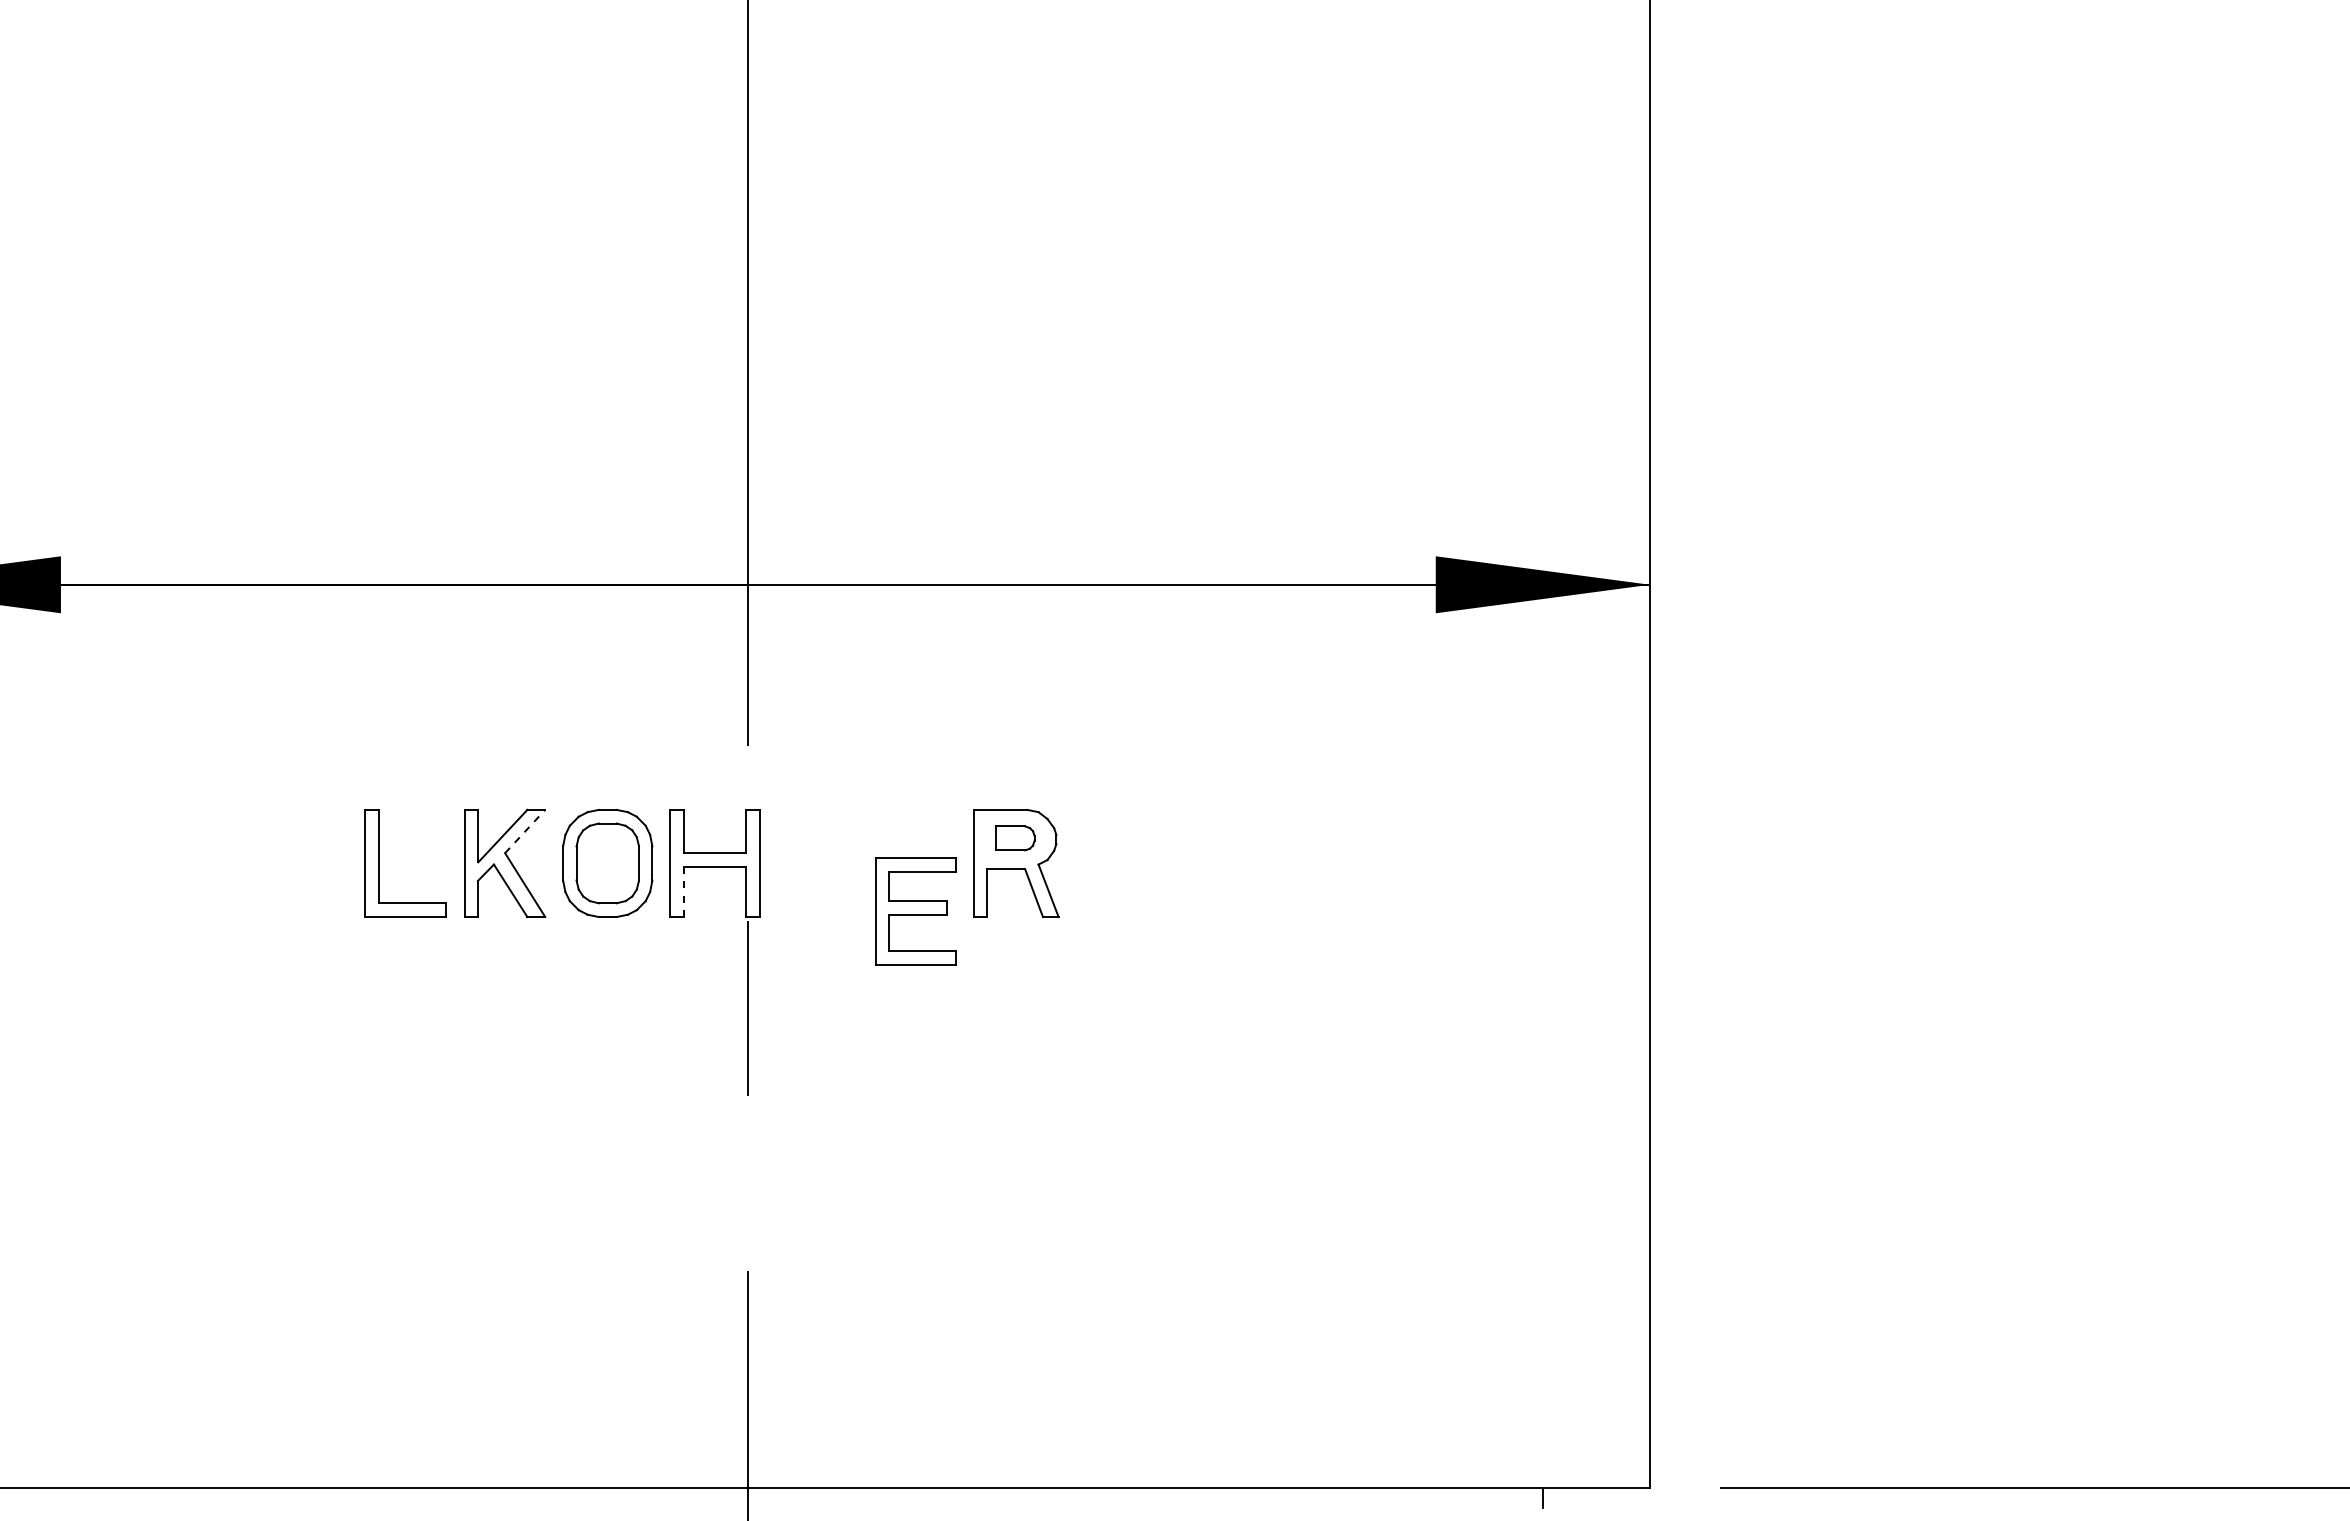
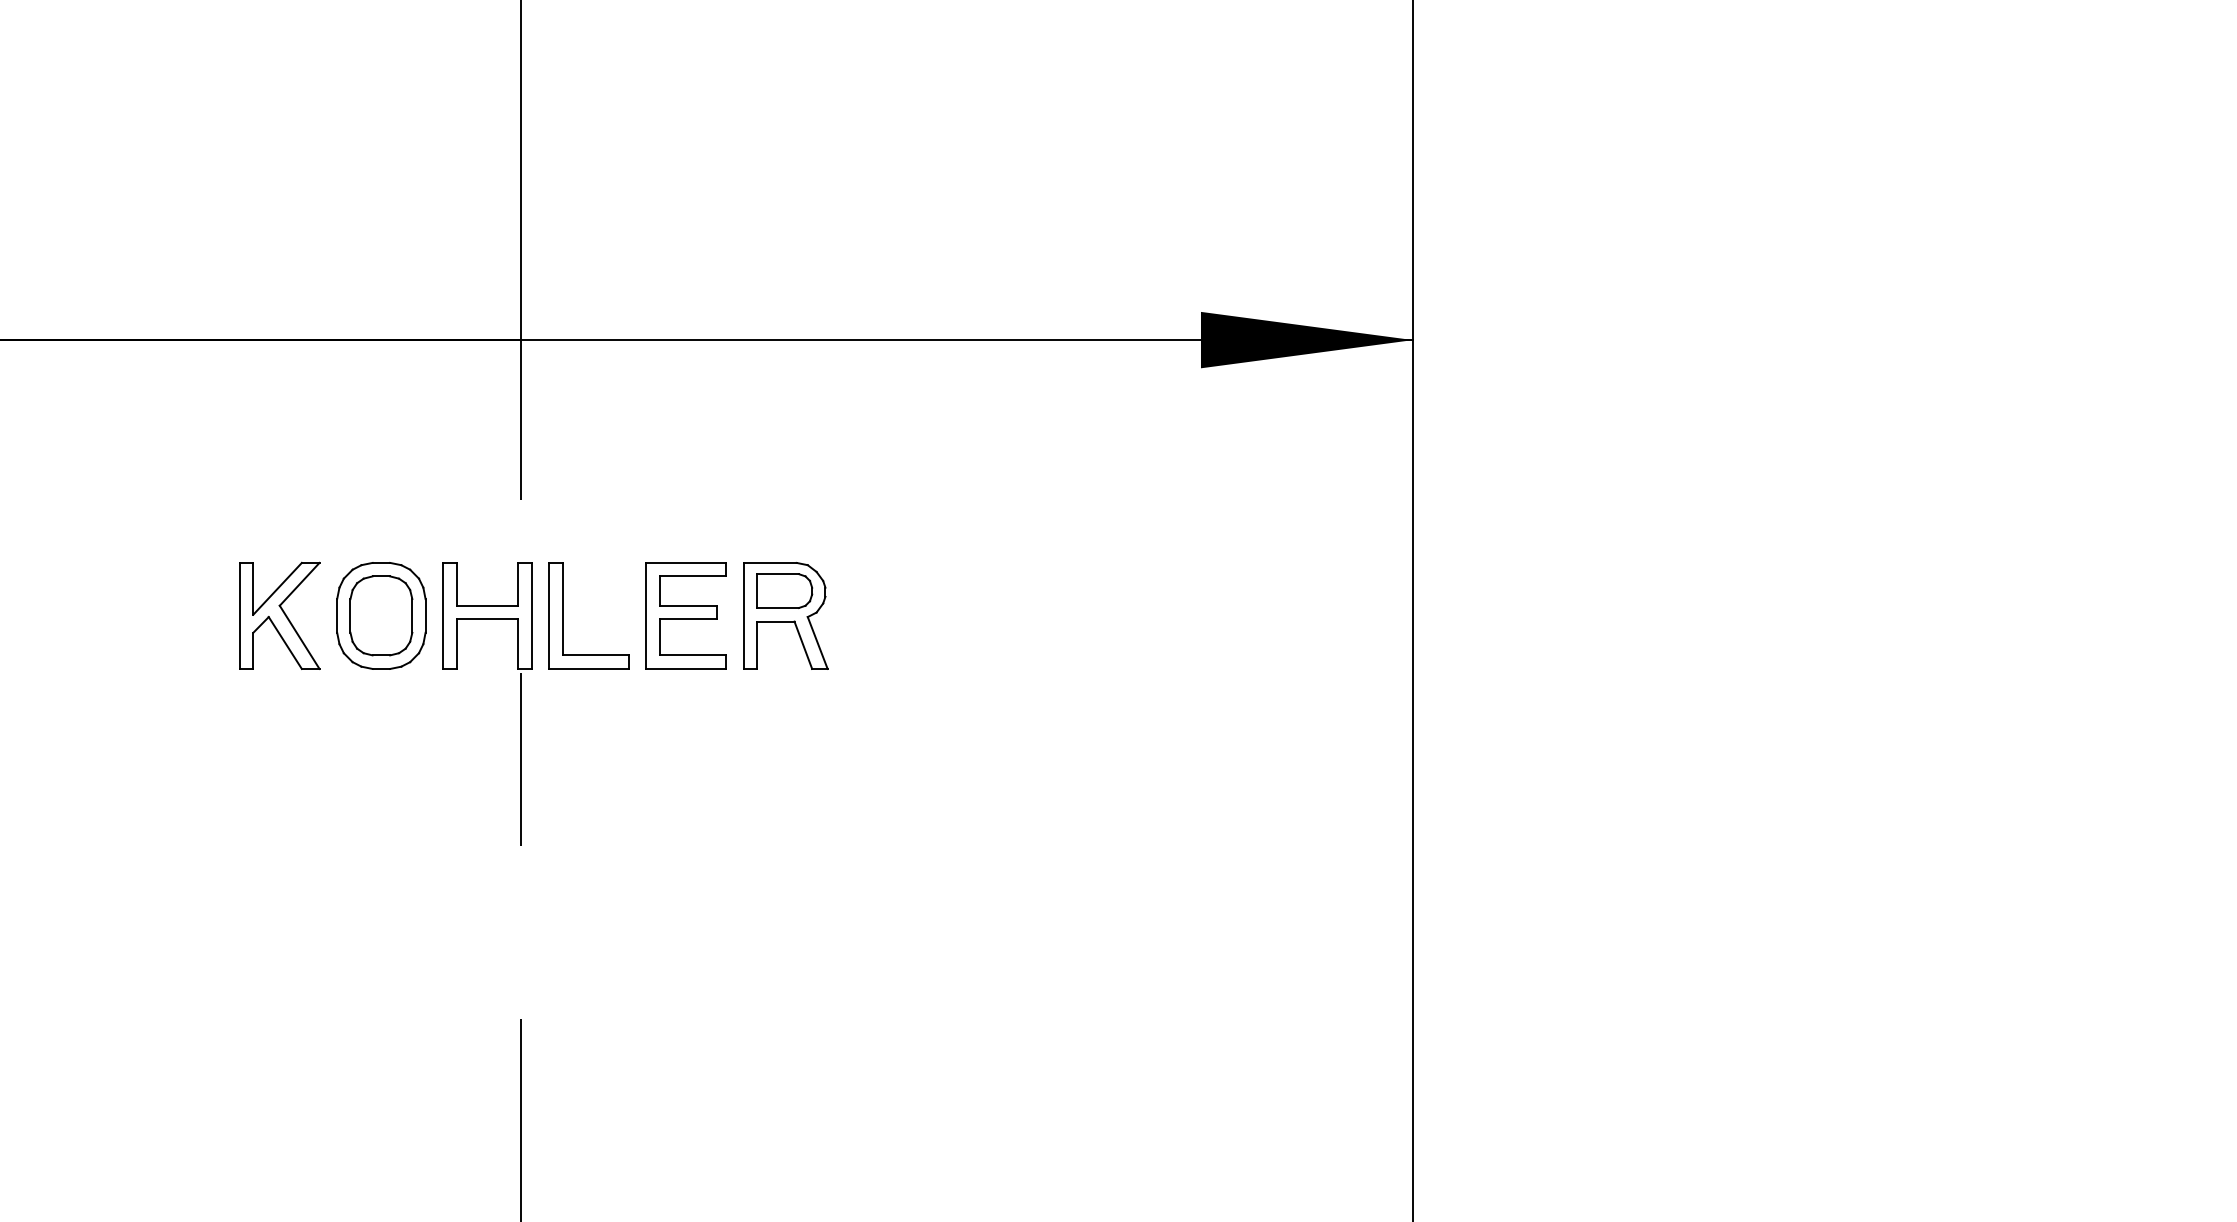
line: (525, 831) -> (299, 584), dashed -> solid
part: (1014, 838) -> (783, 591), size x1.43
part: (379, 863) -> (563, 615), moved
line: (683, 891) -> (456, 643), dashed -> solid
part: (915, 911) -> (685, 615), moved

